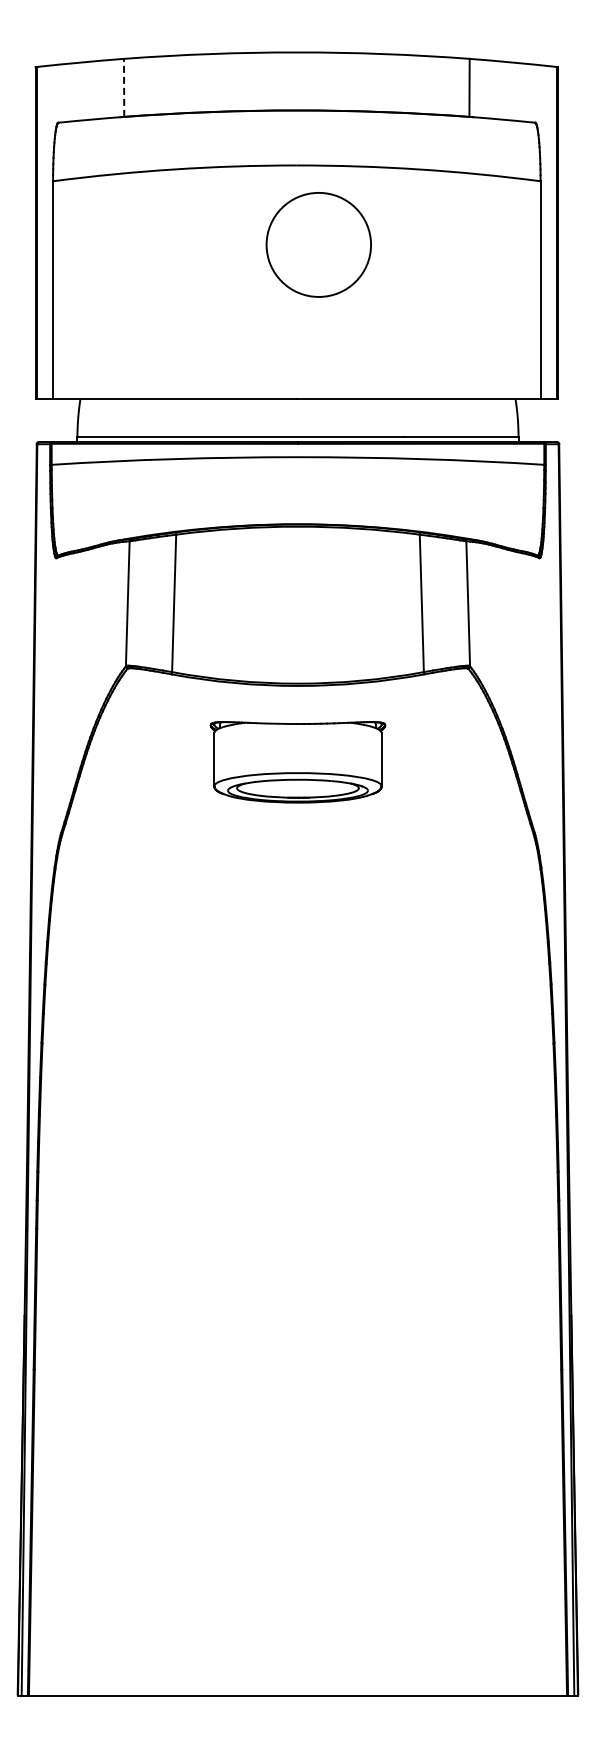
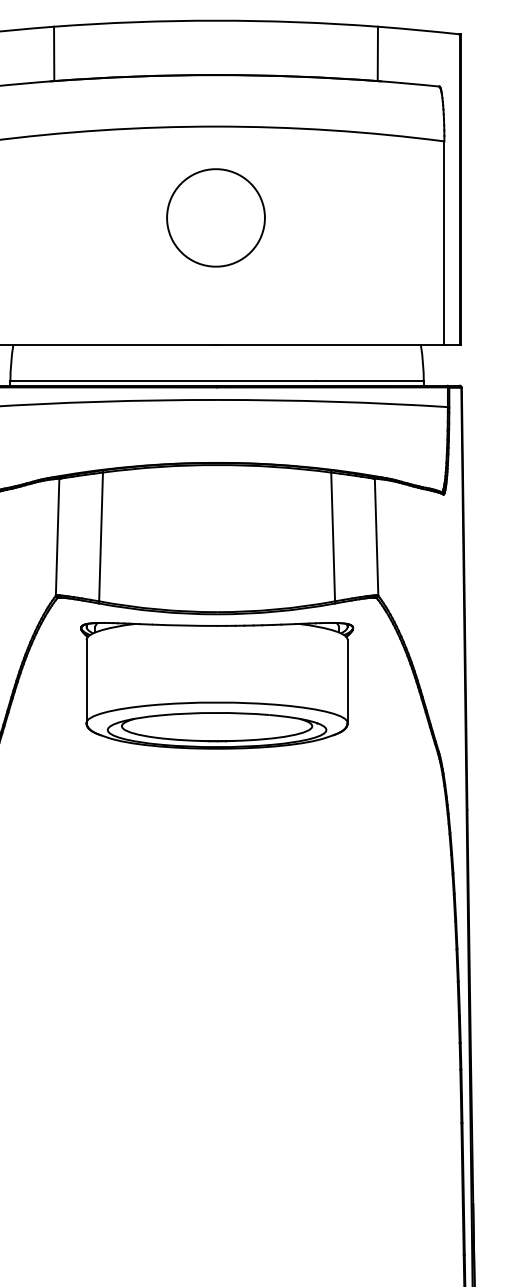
line: (124, 87) -> (54, 53), dashed -> solid
part: (318, 244) -> (215, 217), moved
part: (297, 762) -> (216, 686), size x1.67

